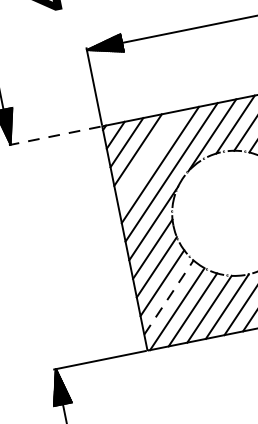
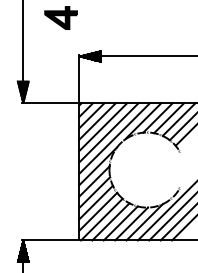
line: (53, 136) -> (49, 103), dashed -> solid
line: (149, 158) -> (103, 127), added
line: (169, 297) -> (98, 211), dashed -> solid

